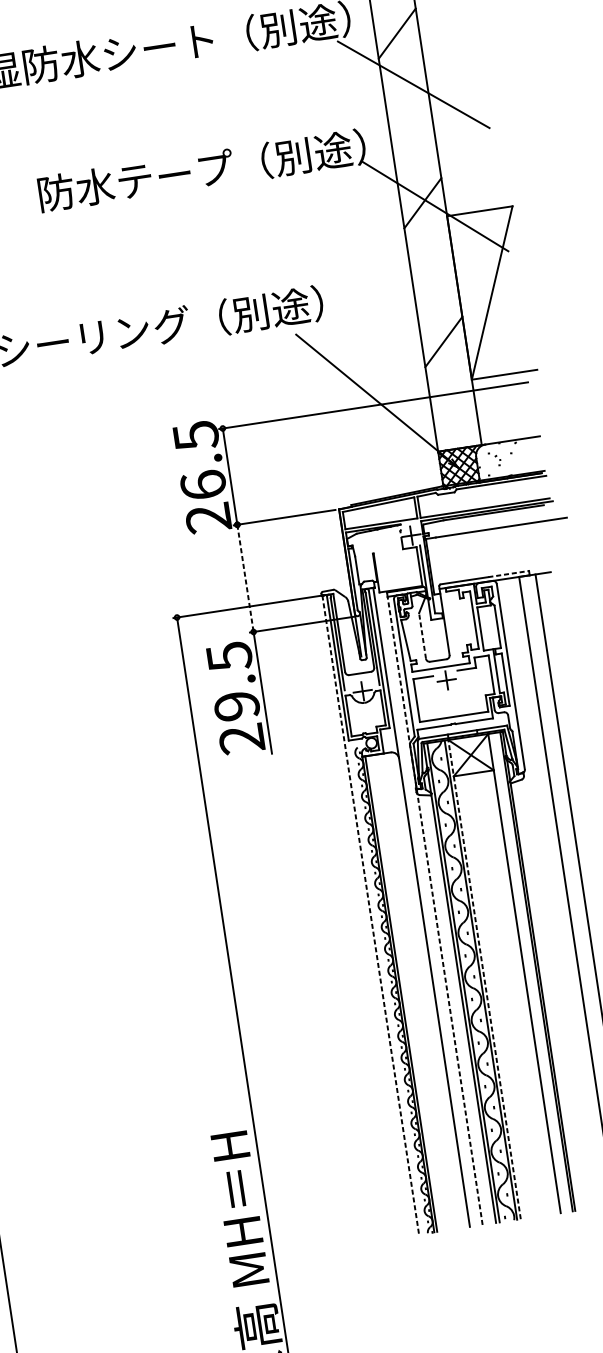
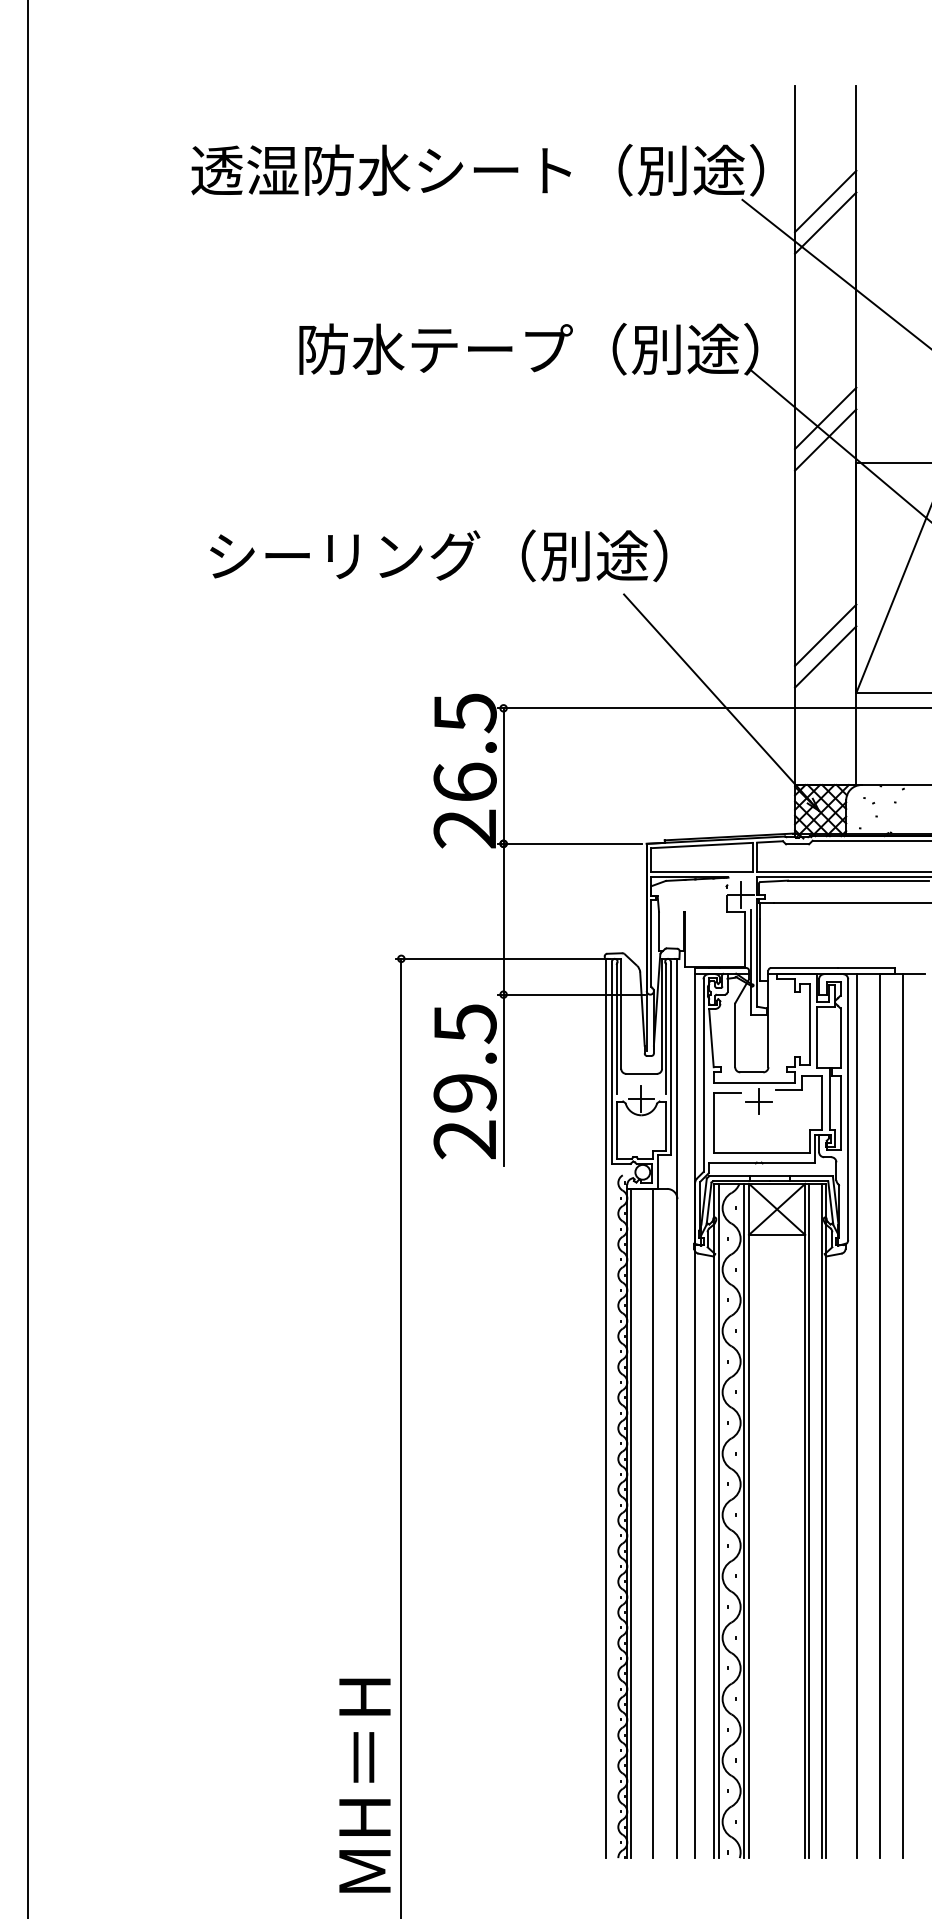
line: (399, 48) -> (825, 222), added
line: (420, 187) -> (825, 418), added
line: (446, 357) -> (825, 656), added
line: (508, 574) -> (866, 968), dashed -> solid
line: (245, 578) -> (503, 919), dashed -> solid
line: (422, 636) -> (735, 1035), dashed -> solid
line: (550, 893) -> (857, 1416), added
line: (435, 911) -> (695, 1416), dashed -> solid
line: (370, 915) -> (605, 1408), dashed -> solid
line: (526, 972) -> (808, 1520), added
line: (484, 979) -> (749, 1520), dashed -> solid
line: (416, 991) -> (652, 1523), added

